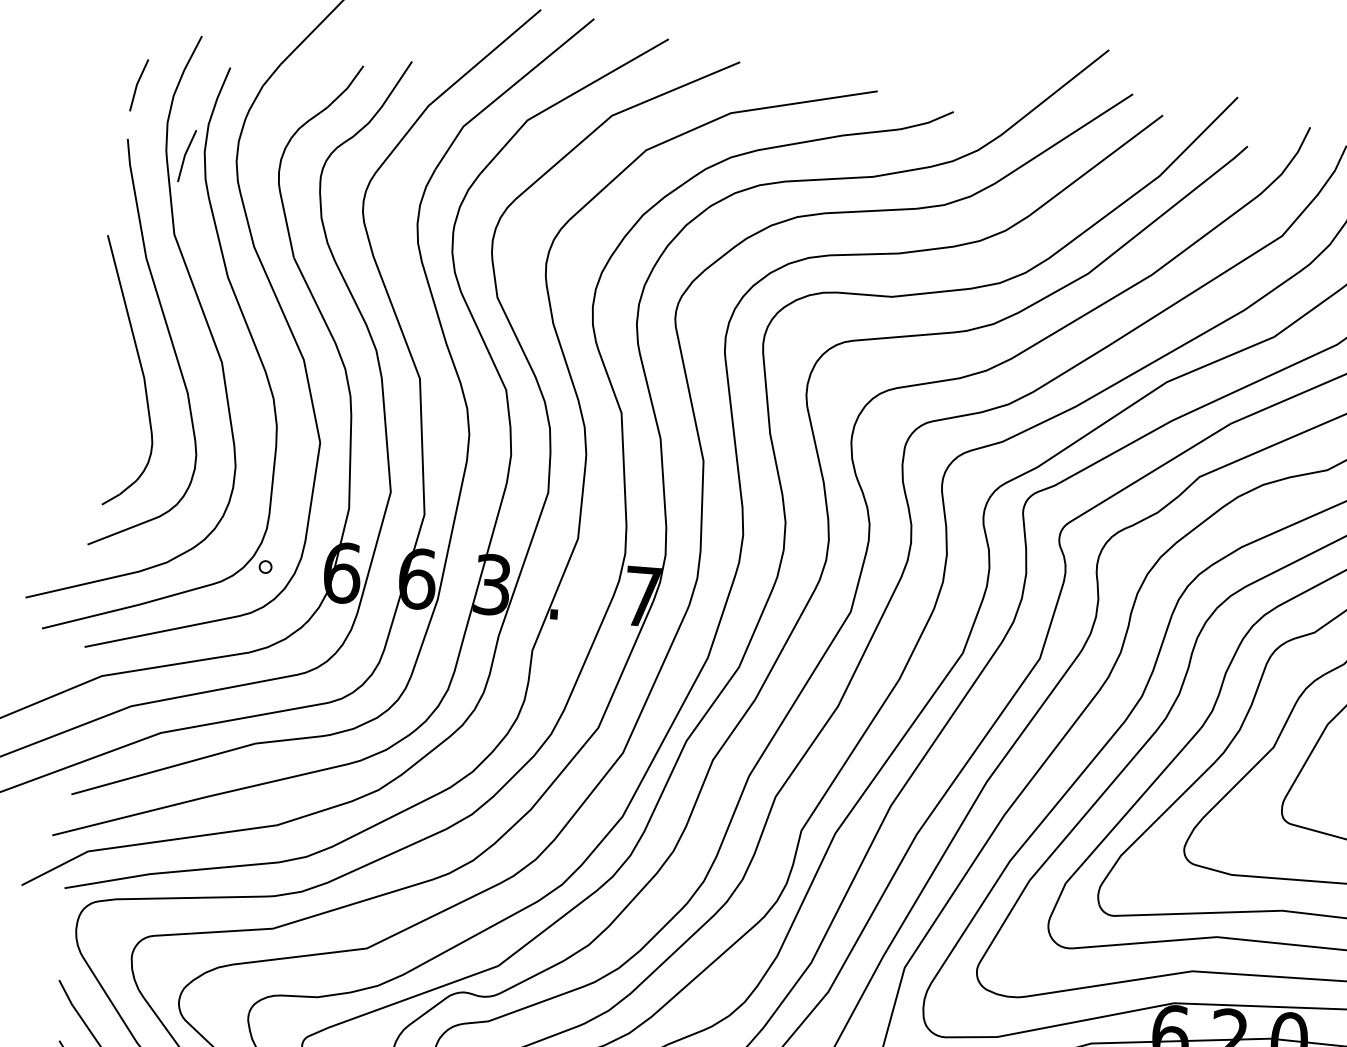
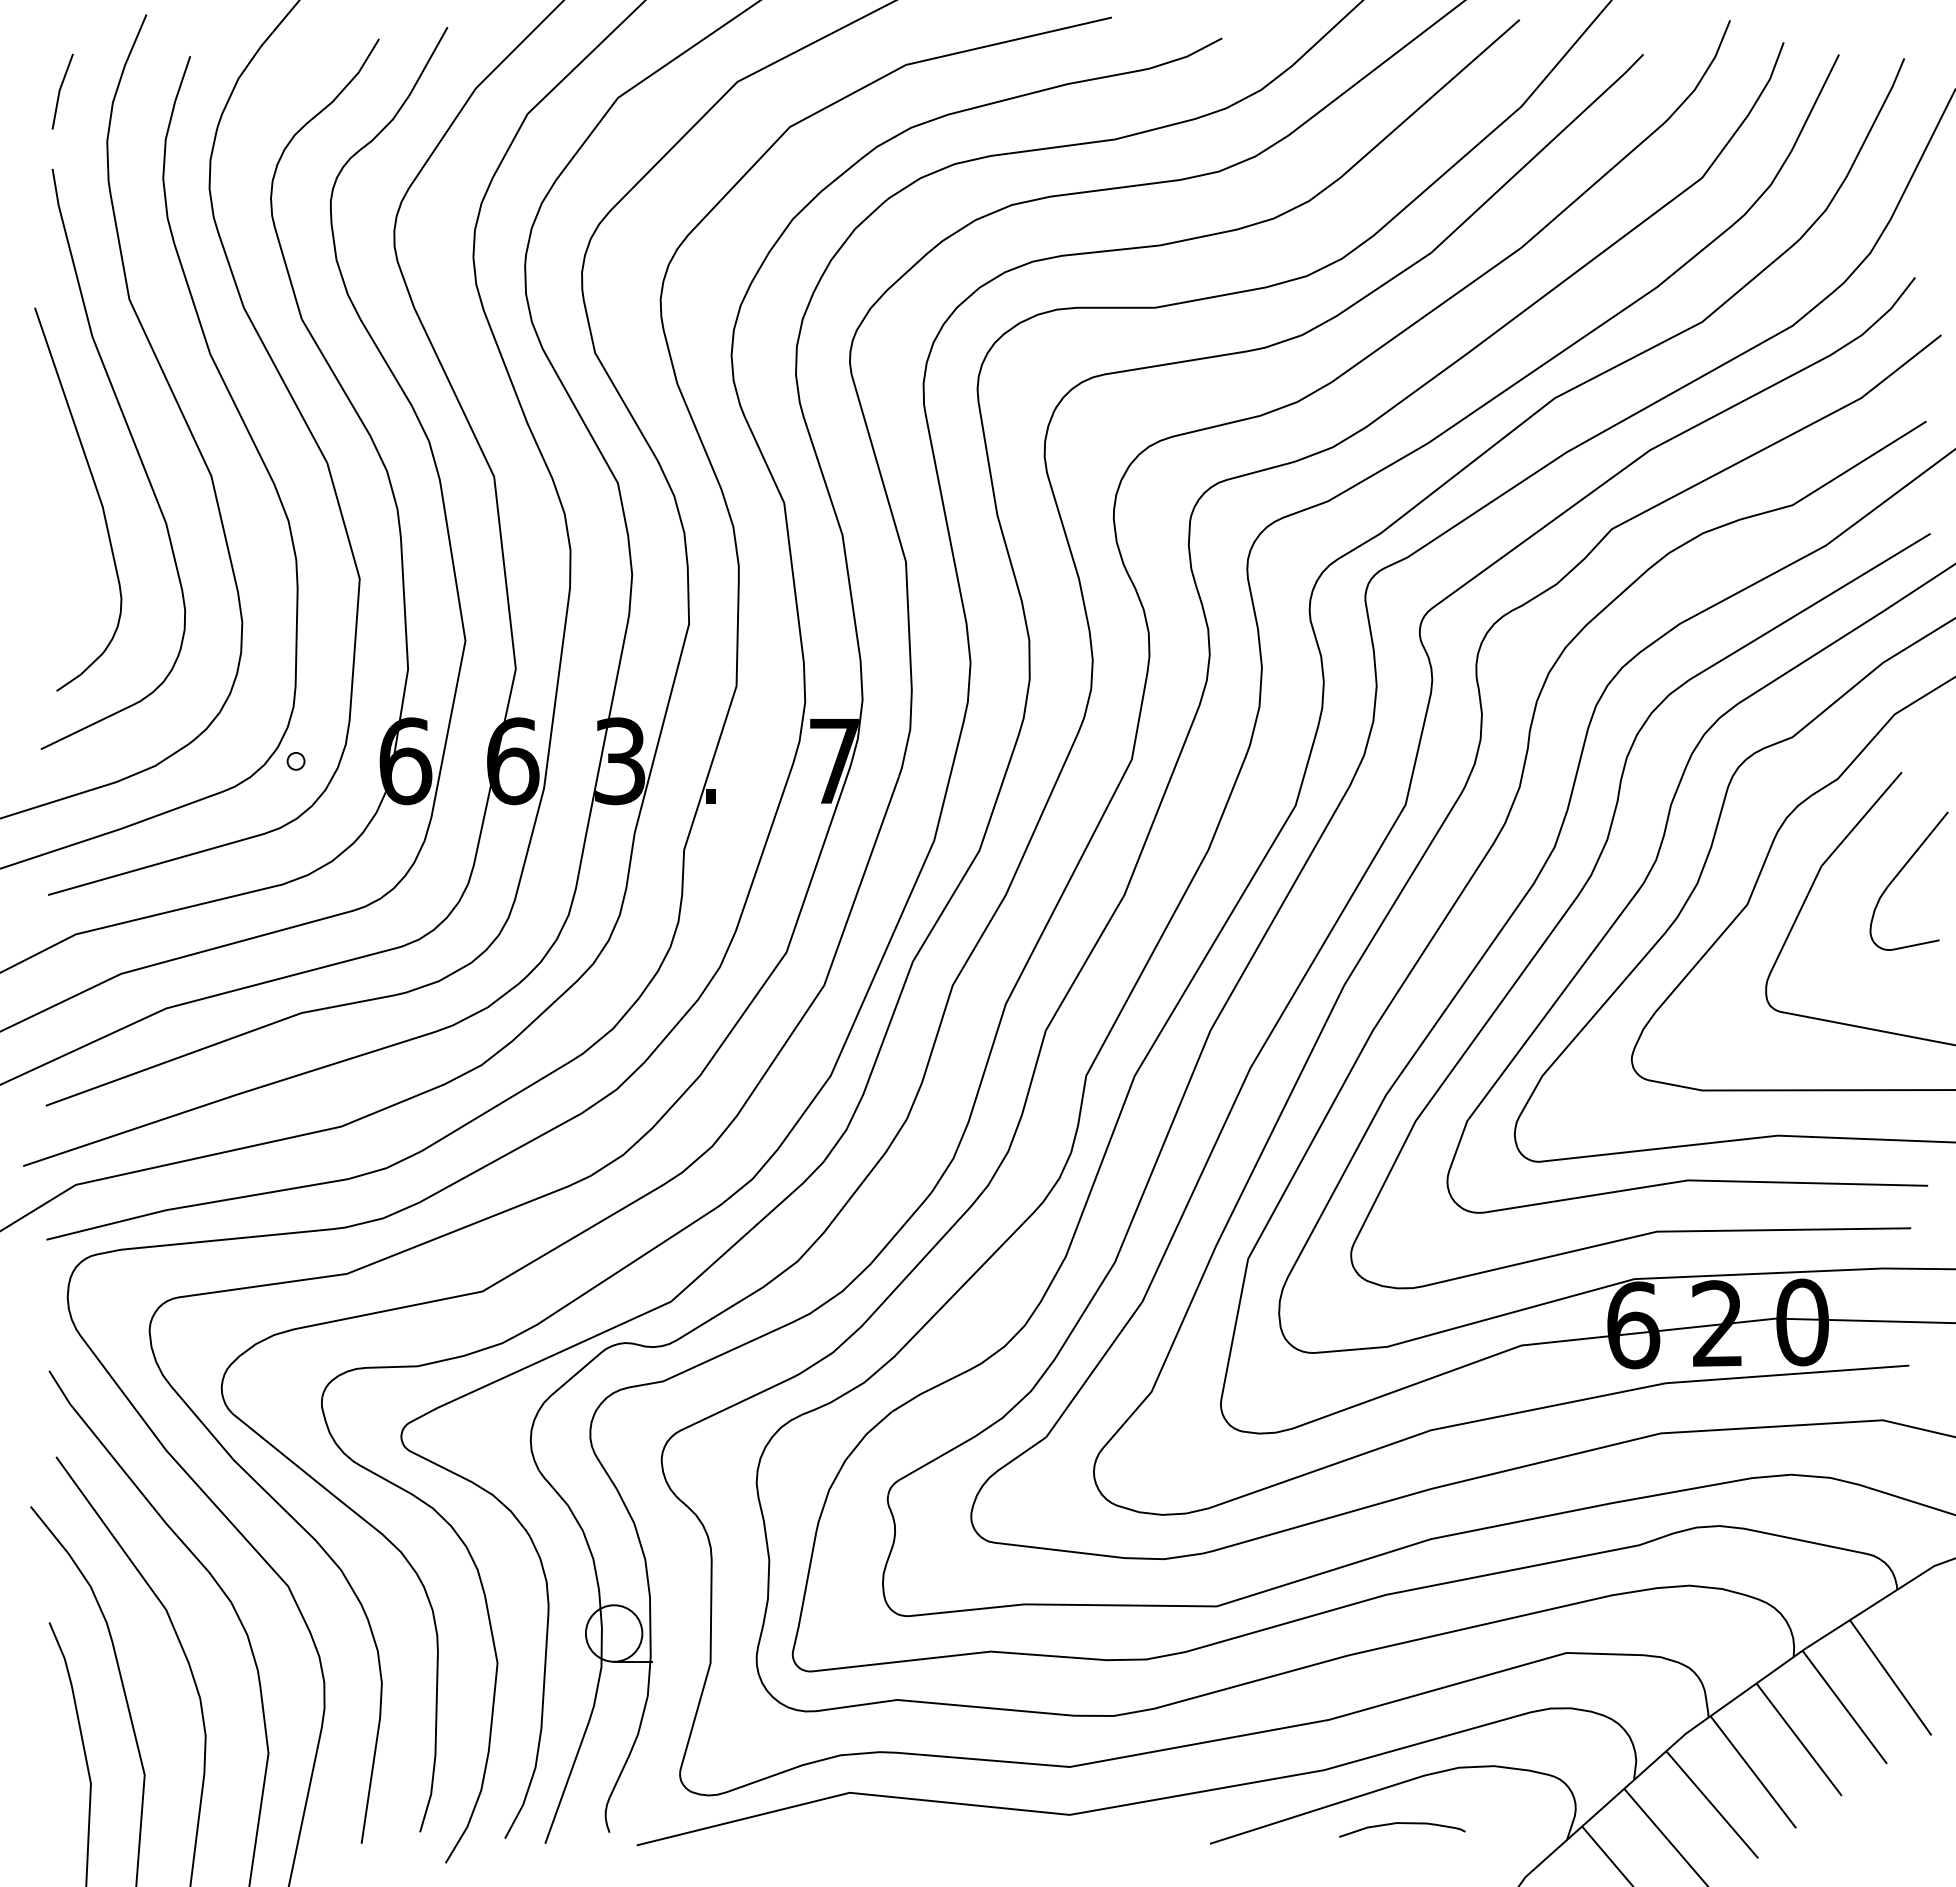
line: (185, 155) -> (136, 186), removed

